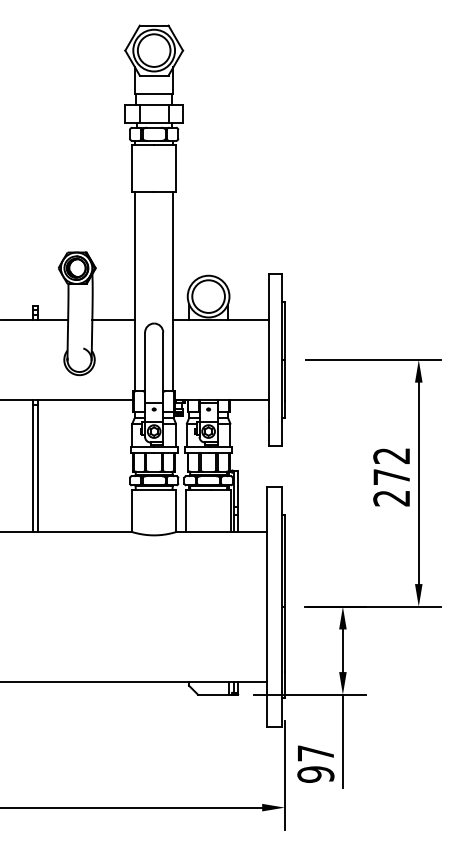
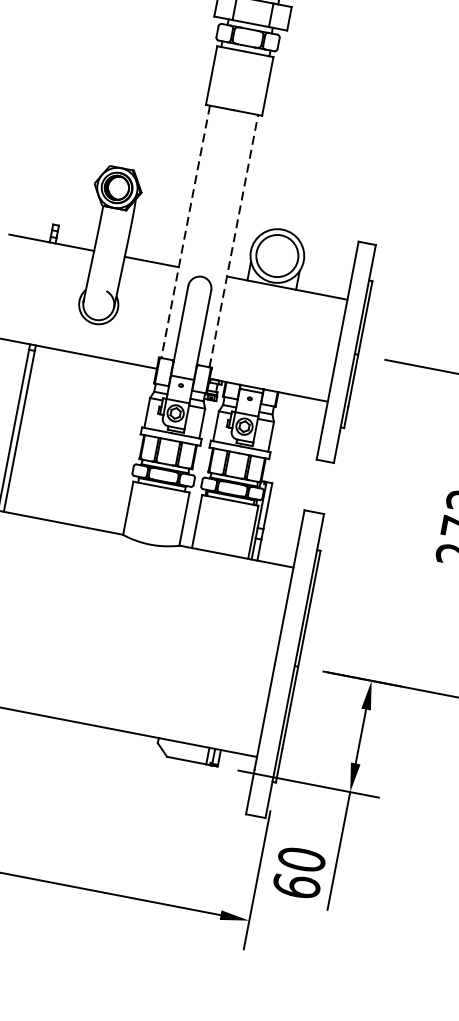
line: (135, 291) -> (186, 231), solid -> dashed
line: (173, 291) -> (234, 241), solid -> dashed
text: (315, 763) -> (298, 872), 97 -> 60

